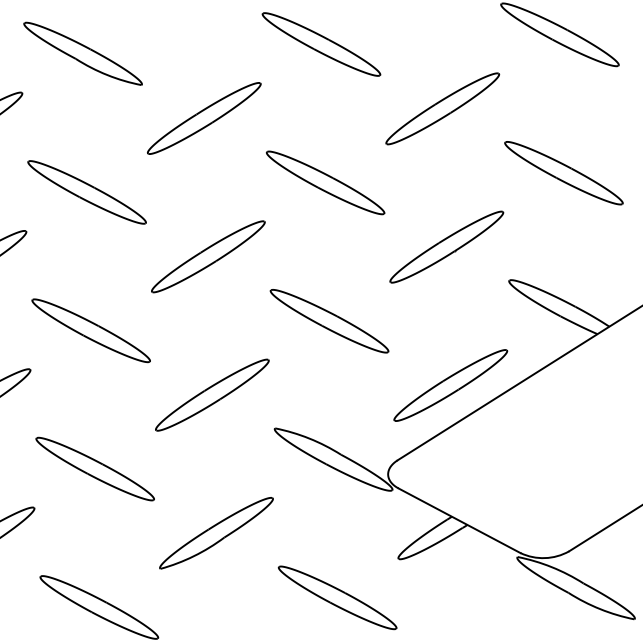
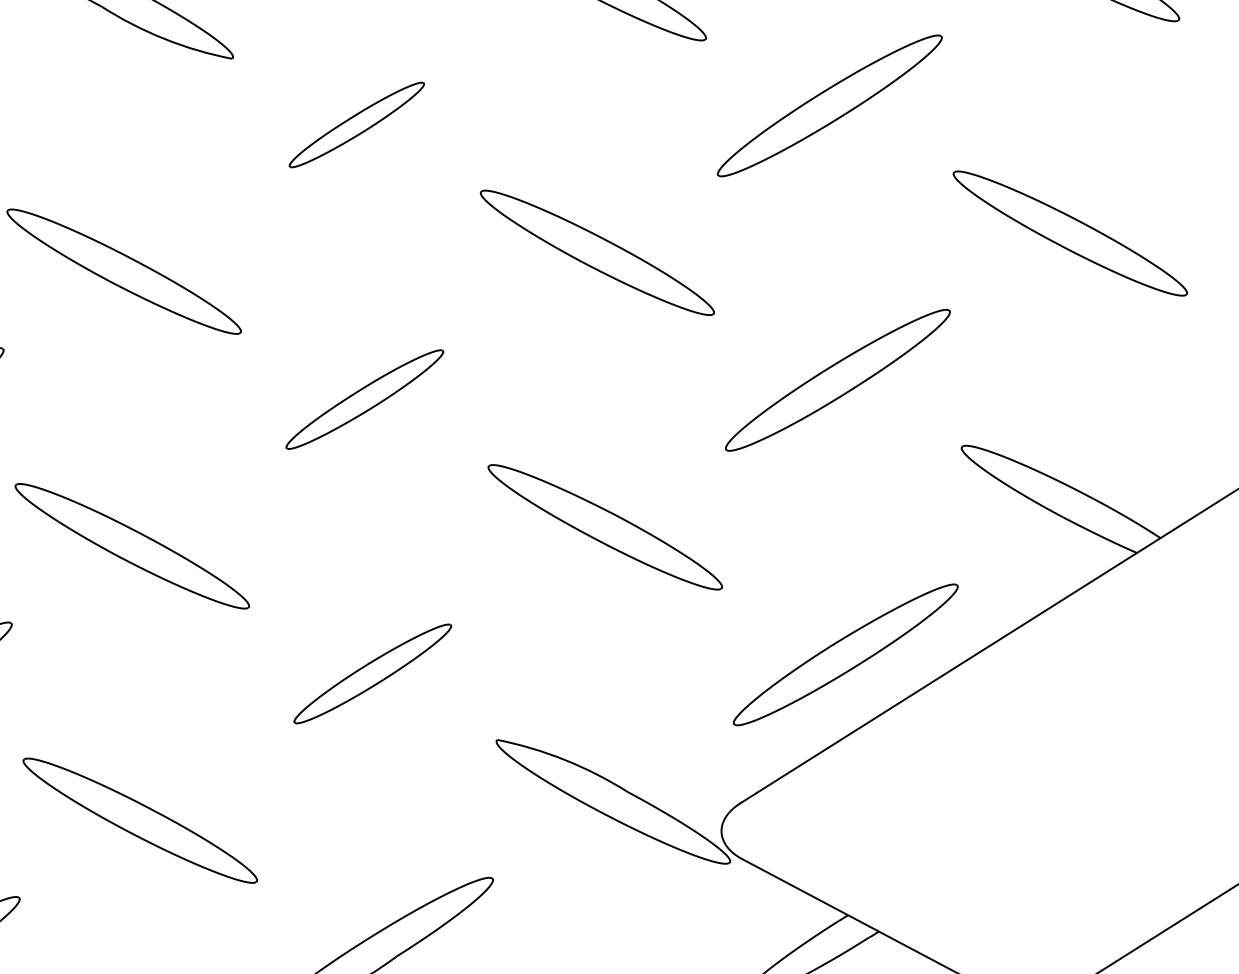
part: (204, 118) -> (357, 125), size x0.6
part: (208, 256) -> (365, 398), size x0.7
part: (212, 394) -> (372, 672), size x0.7

